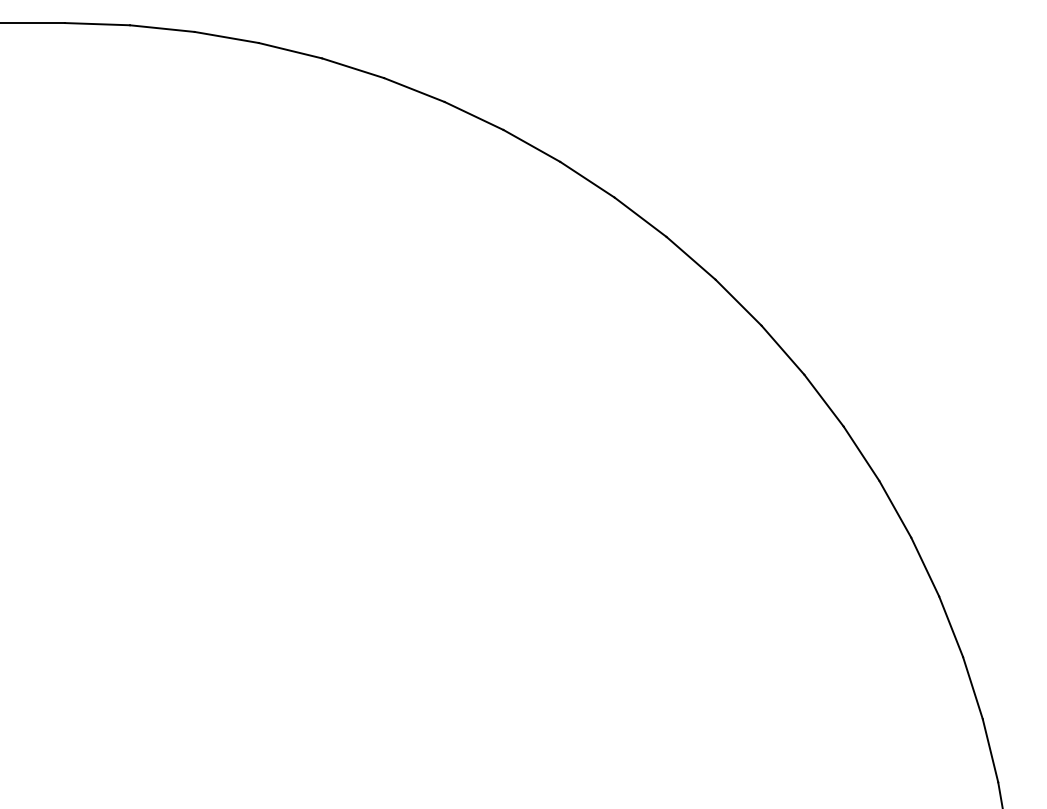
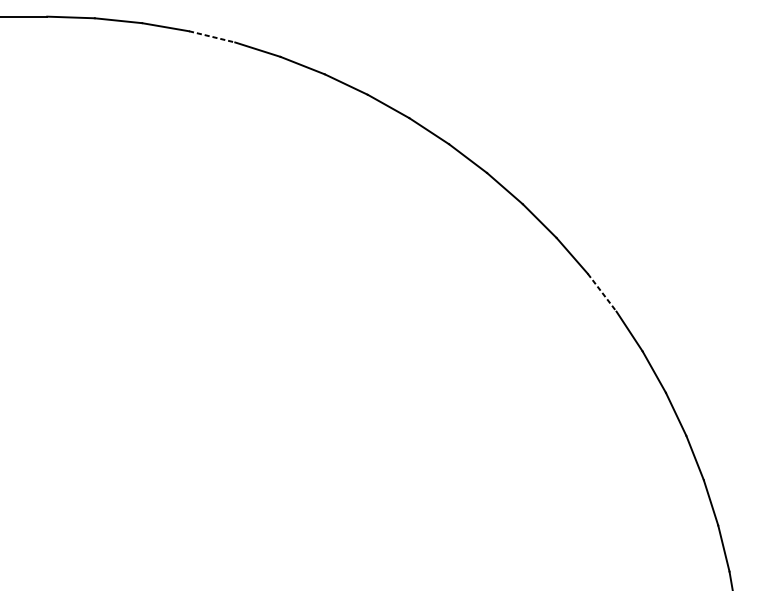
line: (290, 50) -> (212, 36), solid -> dashed
line: (824, 400) -> (602, 292), solid -> dashed

